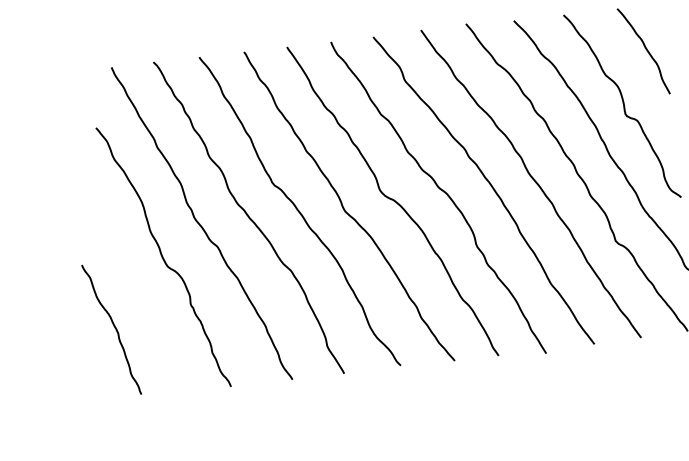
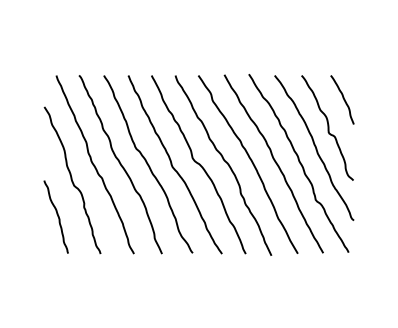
curve: (113, 328) -> (57, 216), moved

